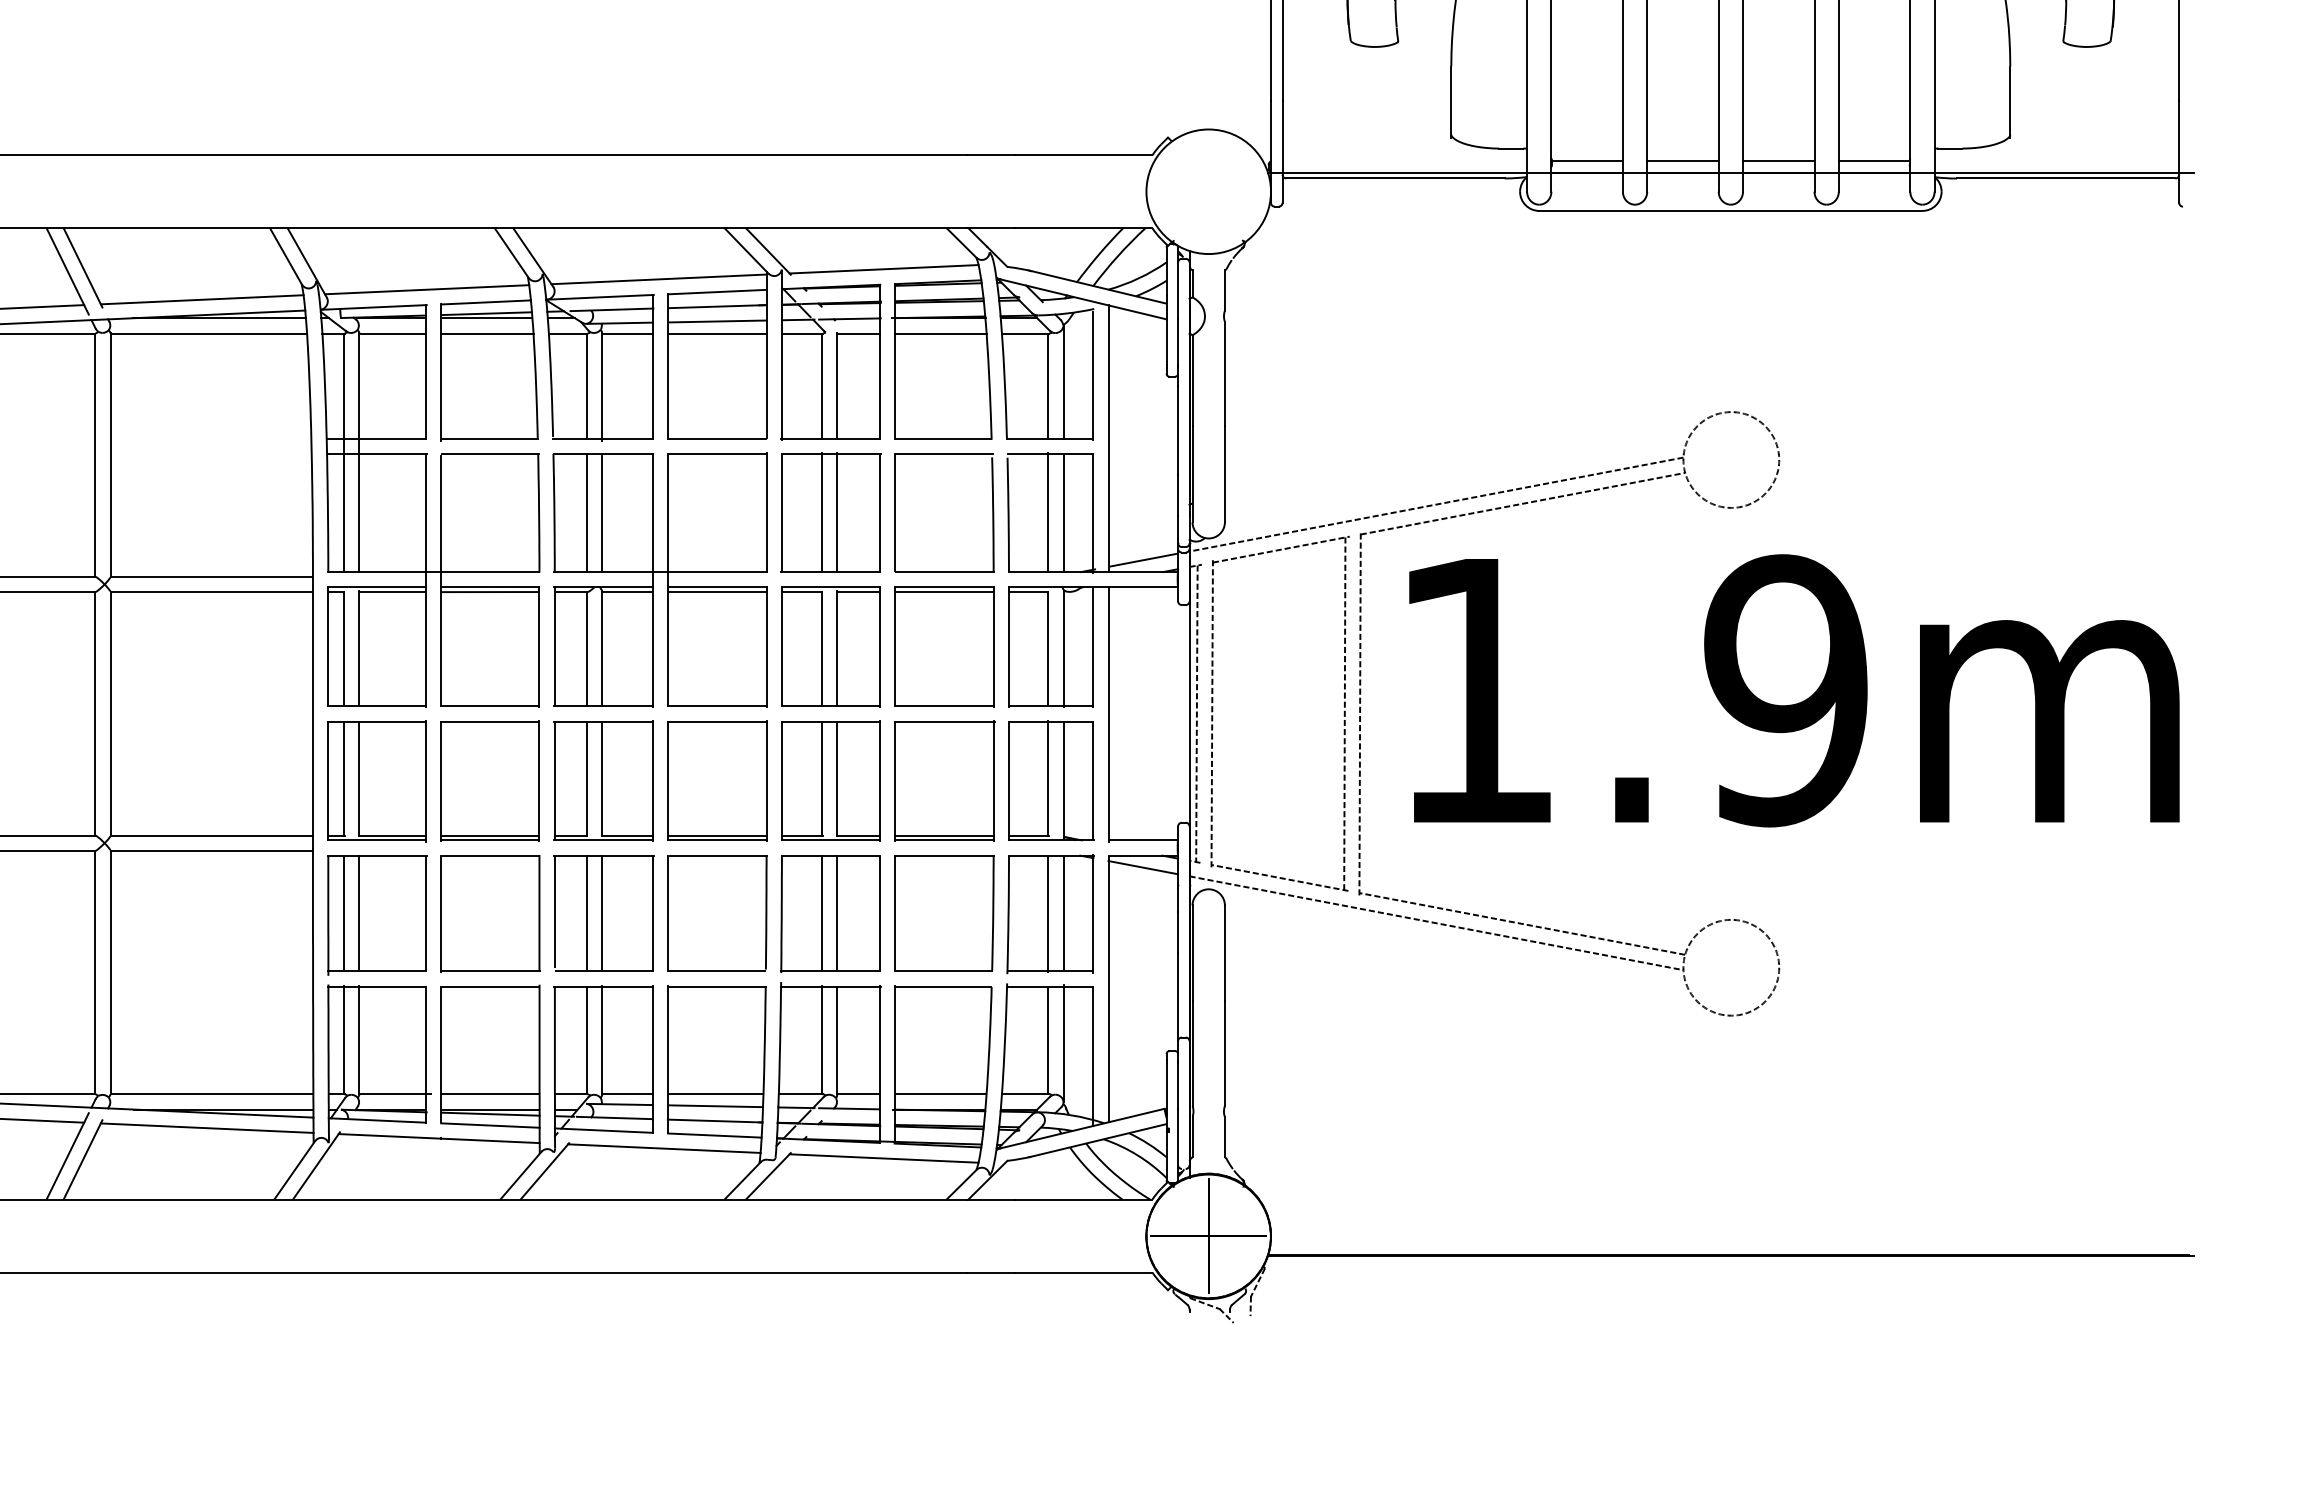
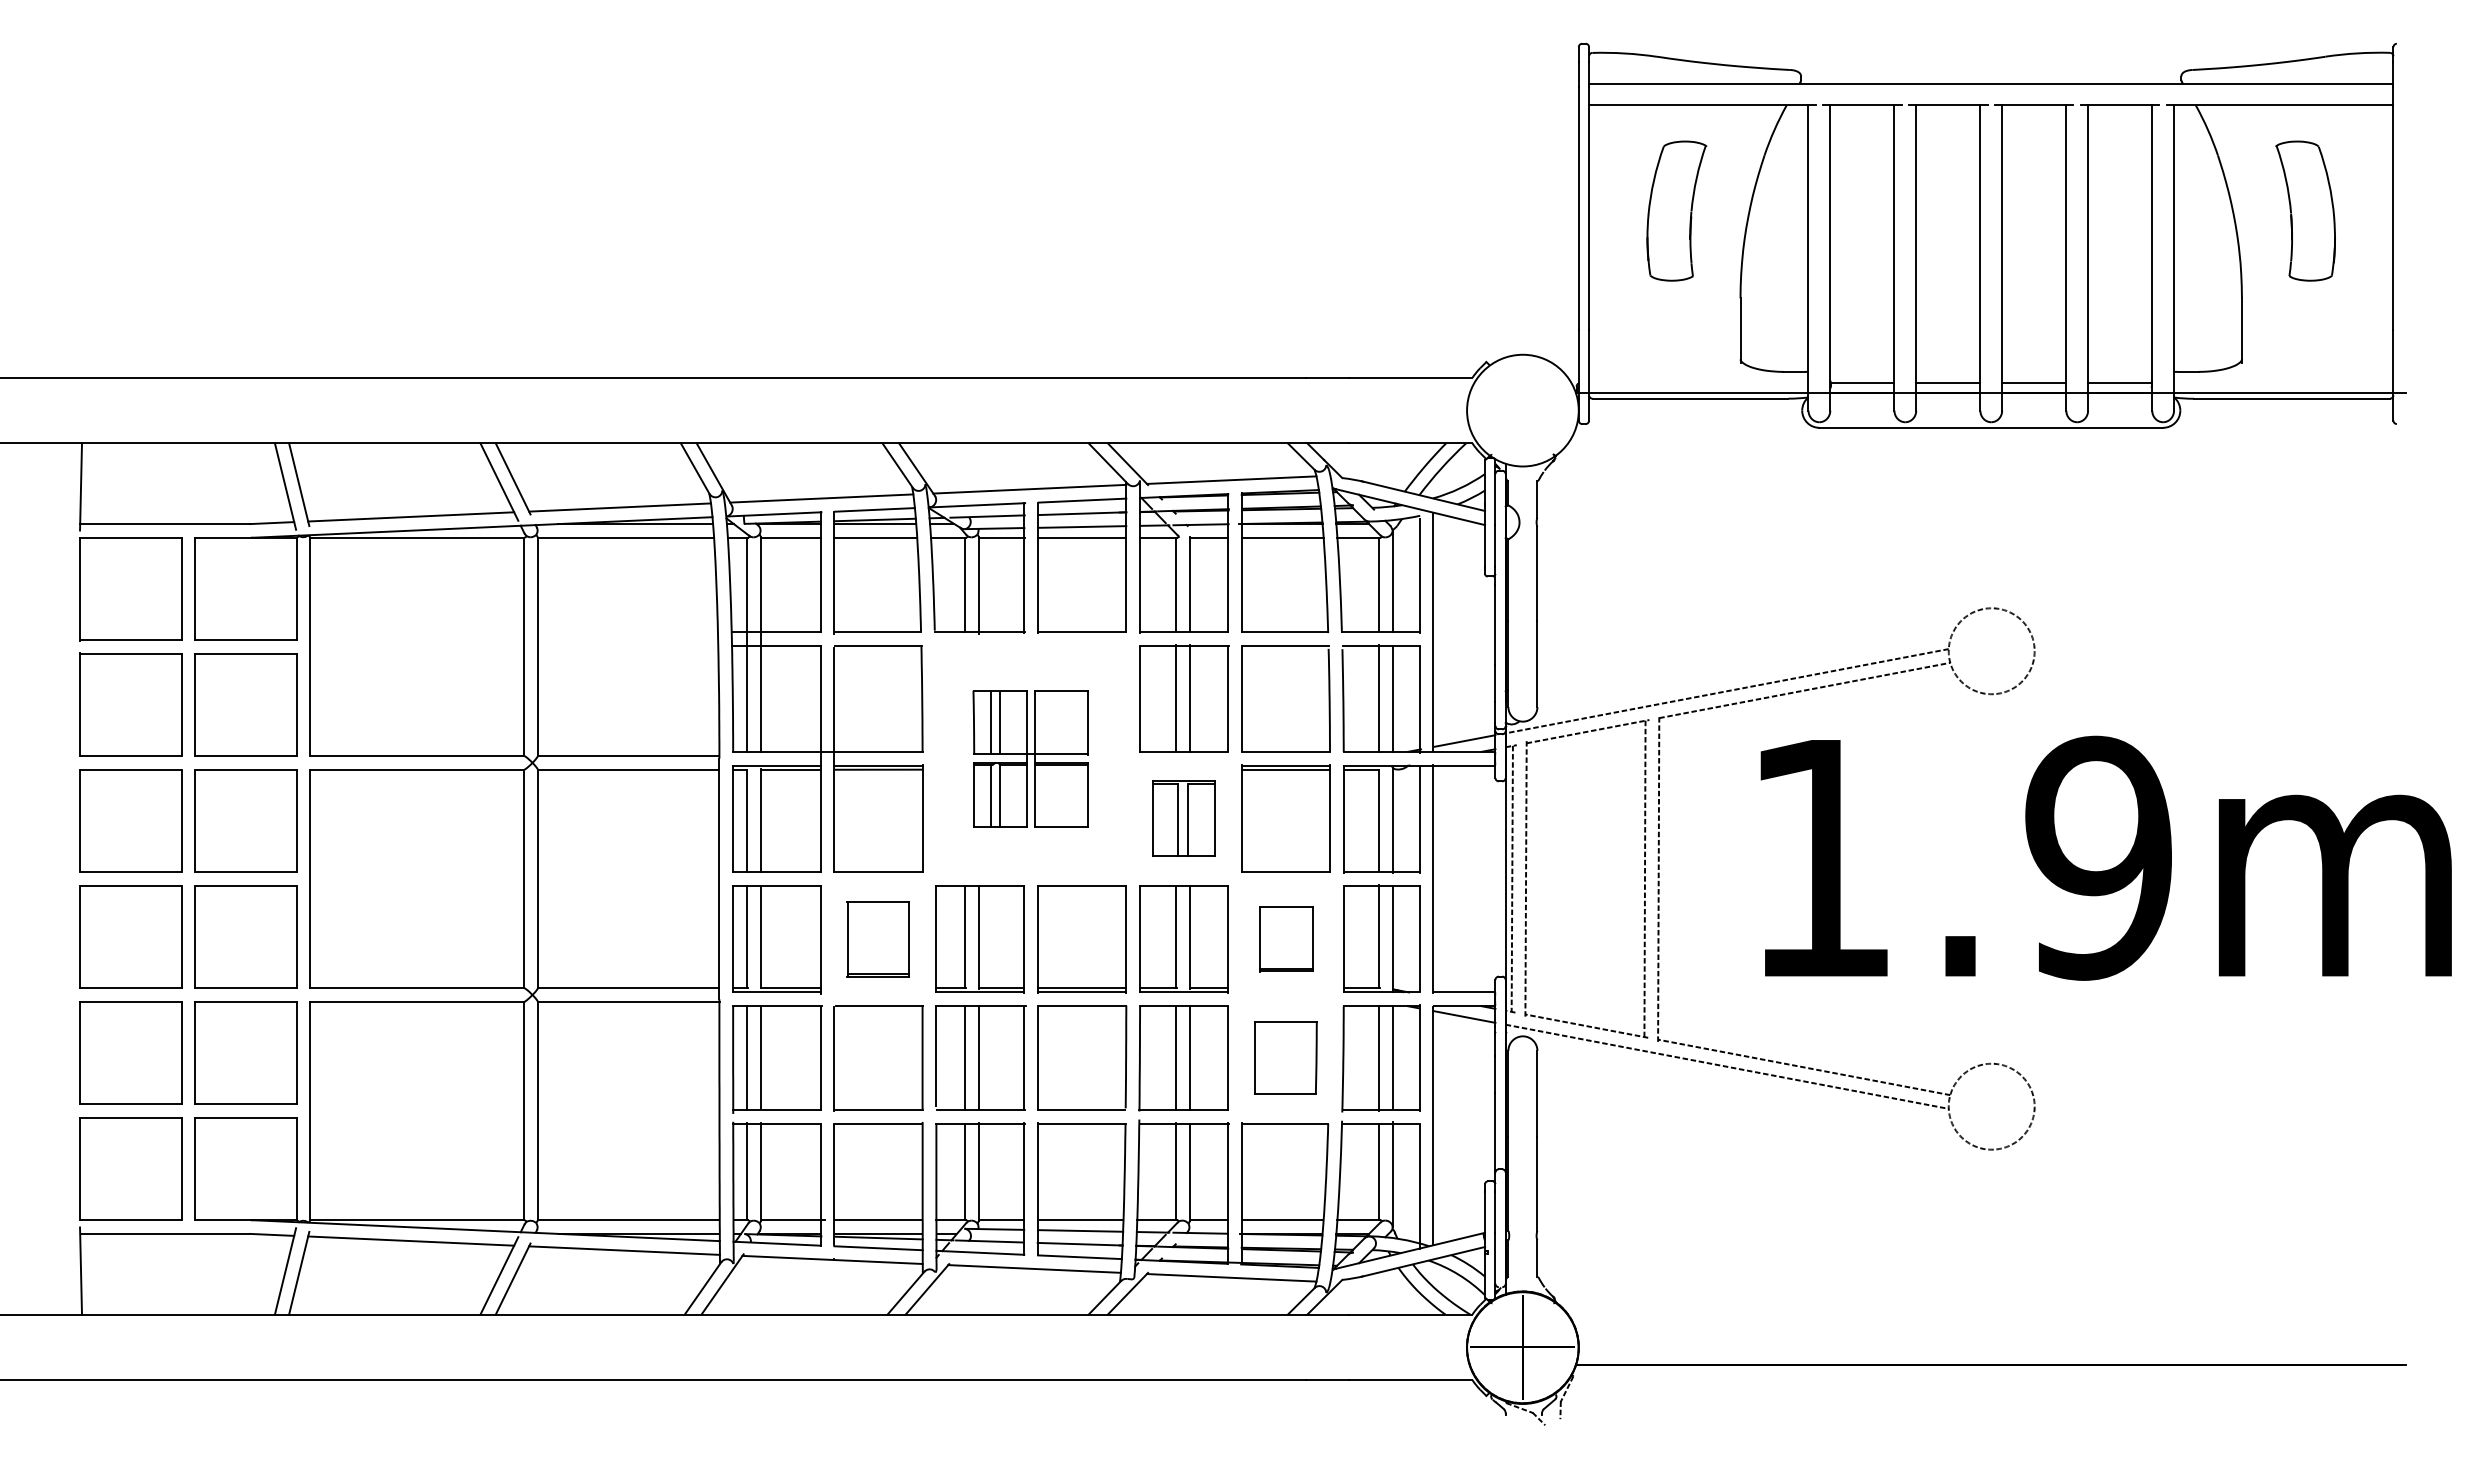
part: (659, 579) -> (1030, 758), size x0.6
part: (830, 646) -> (1183, 818), size x0.7
text: (1793, 689) -> (2105, 857), moved
part: (490, 781) -> (878, 939), size x0.7
part: (945, 781) -> (1286, 939), size x0.6
part: (944, 912) -> (1285, 1057), size x0.7

